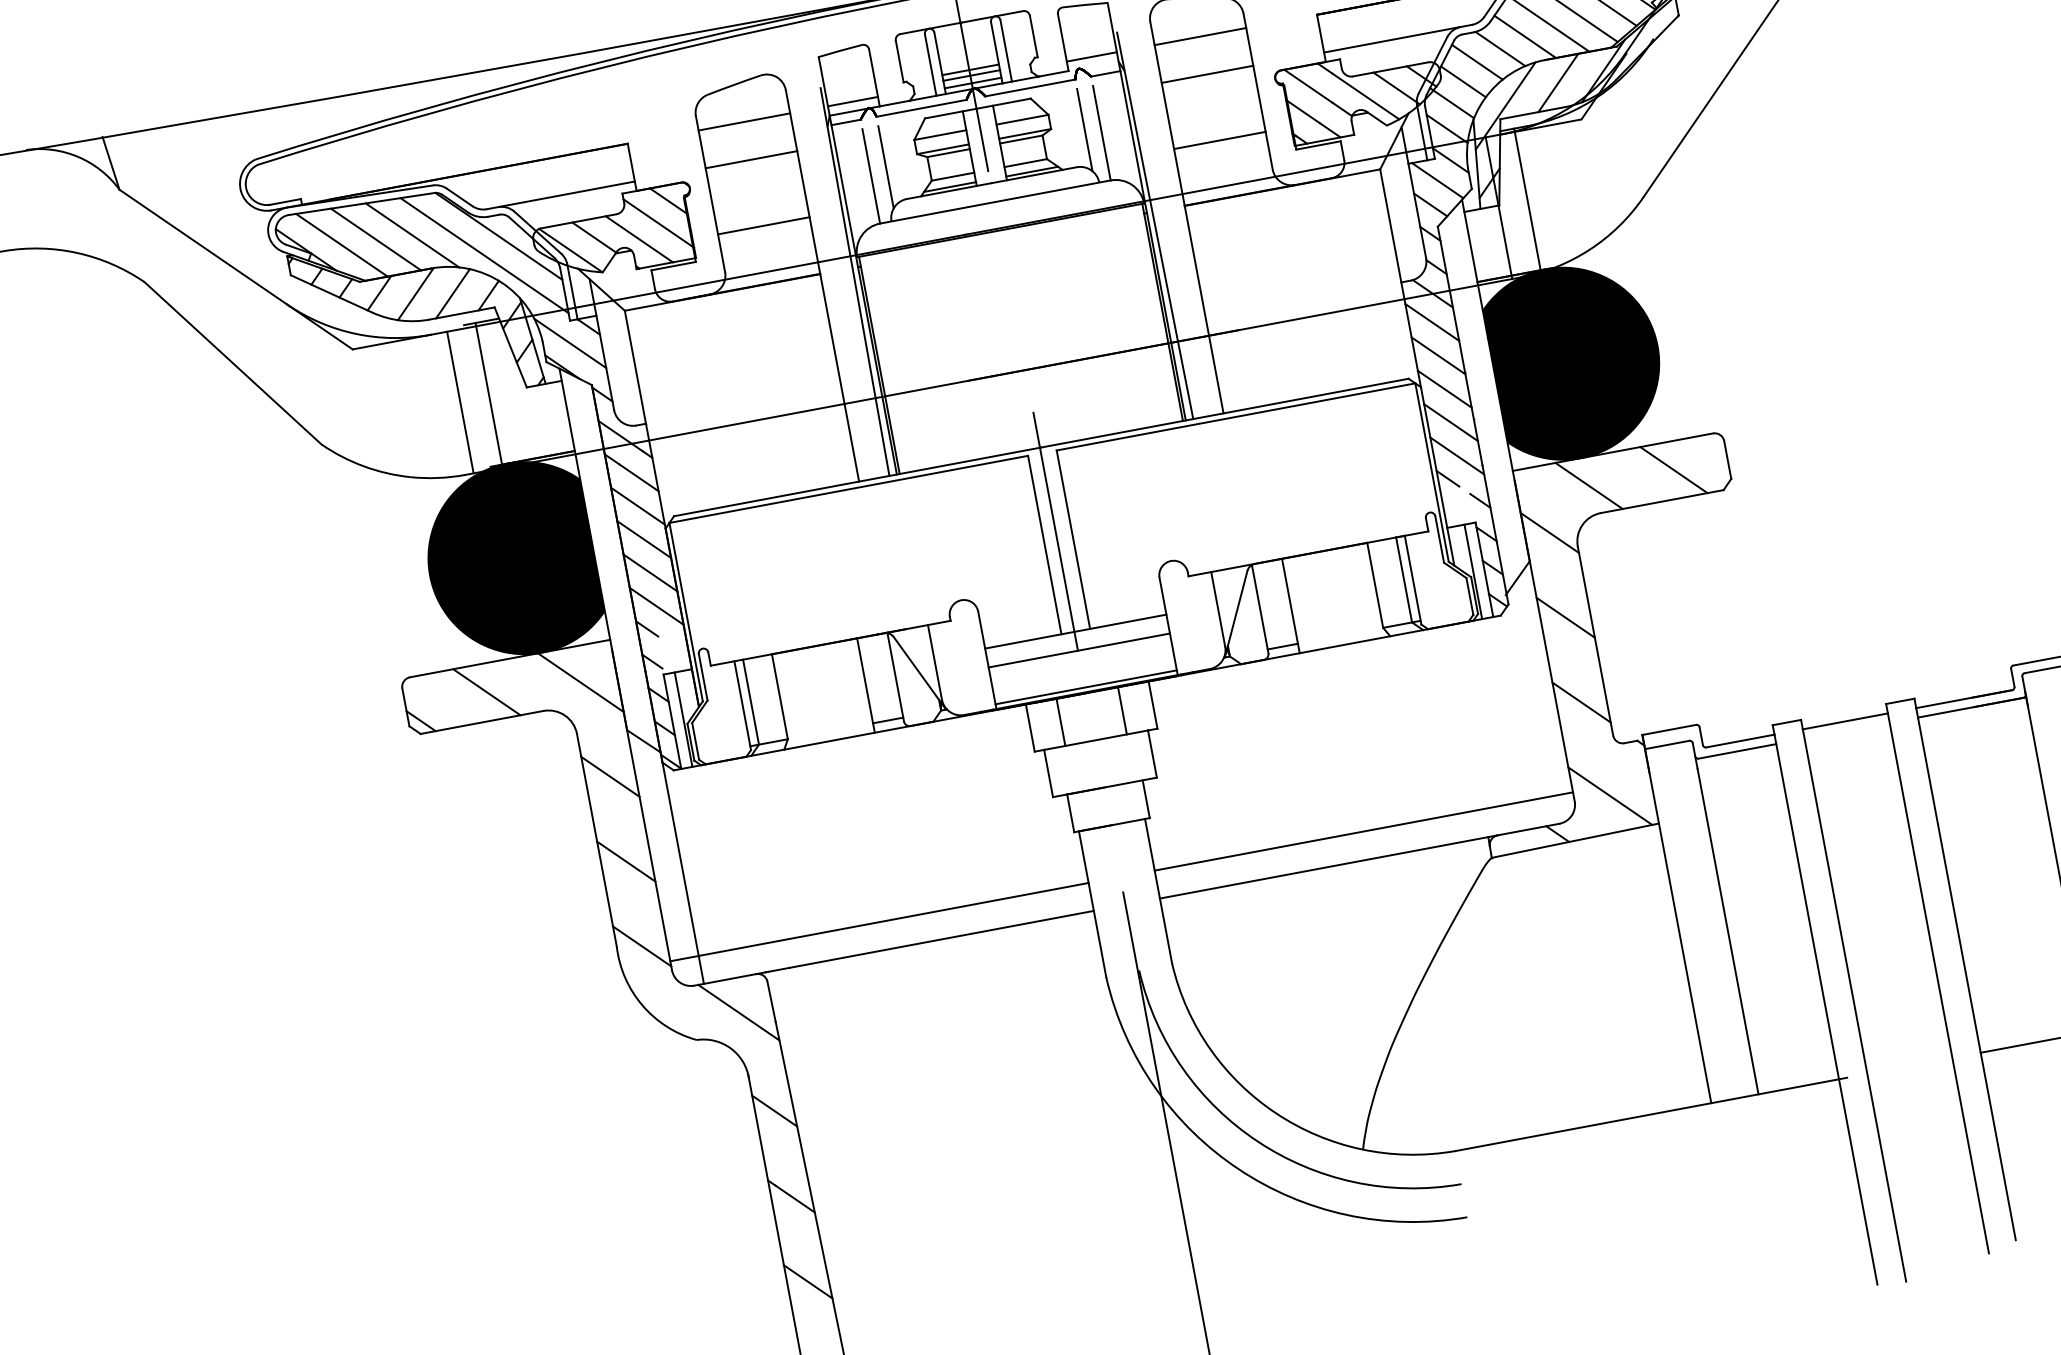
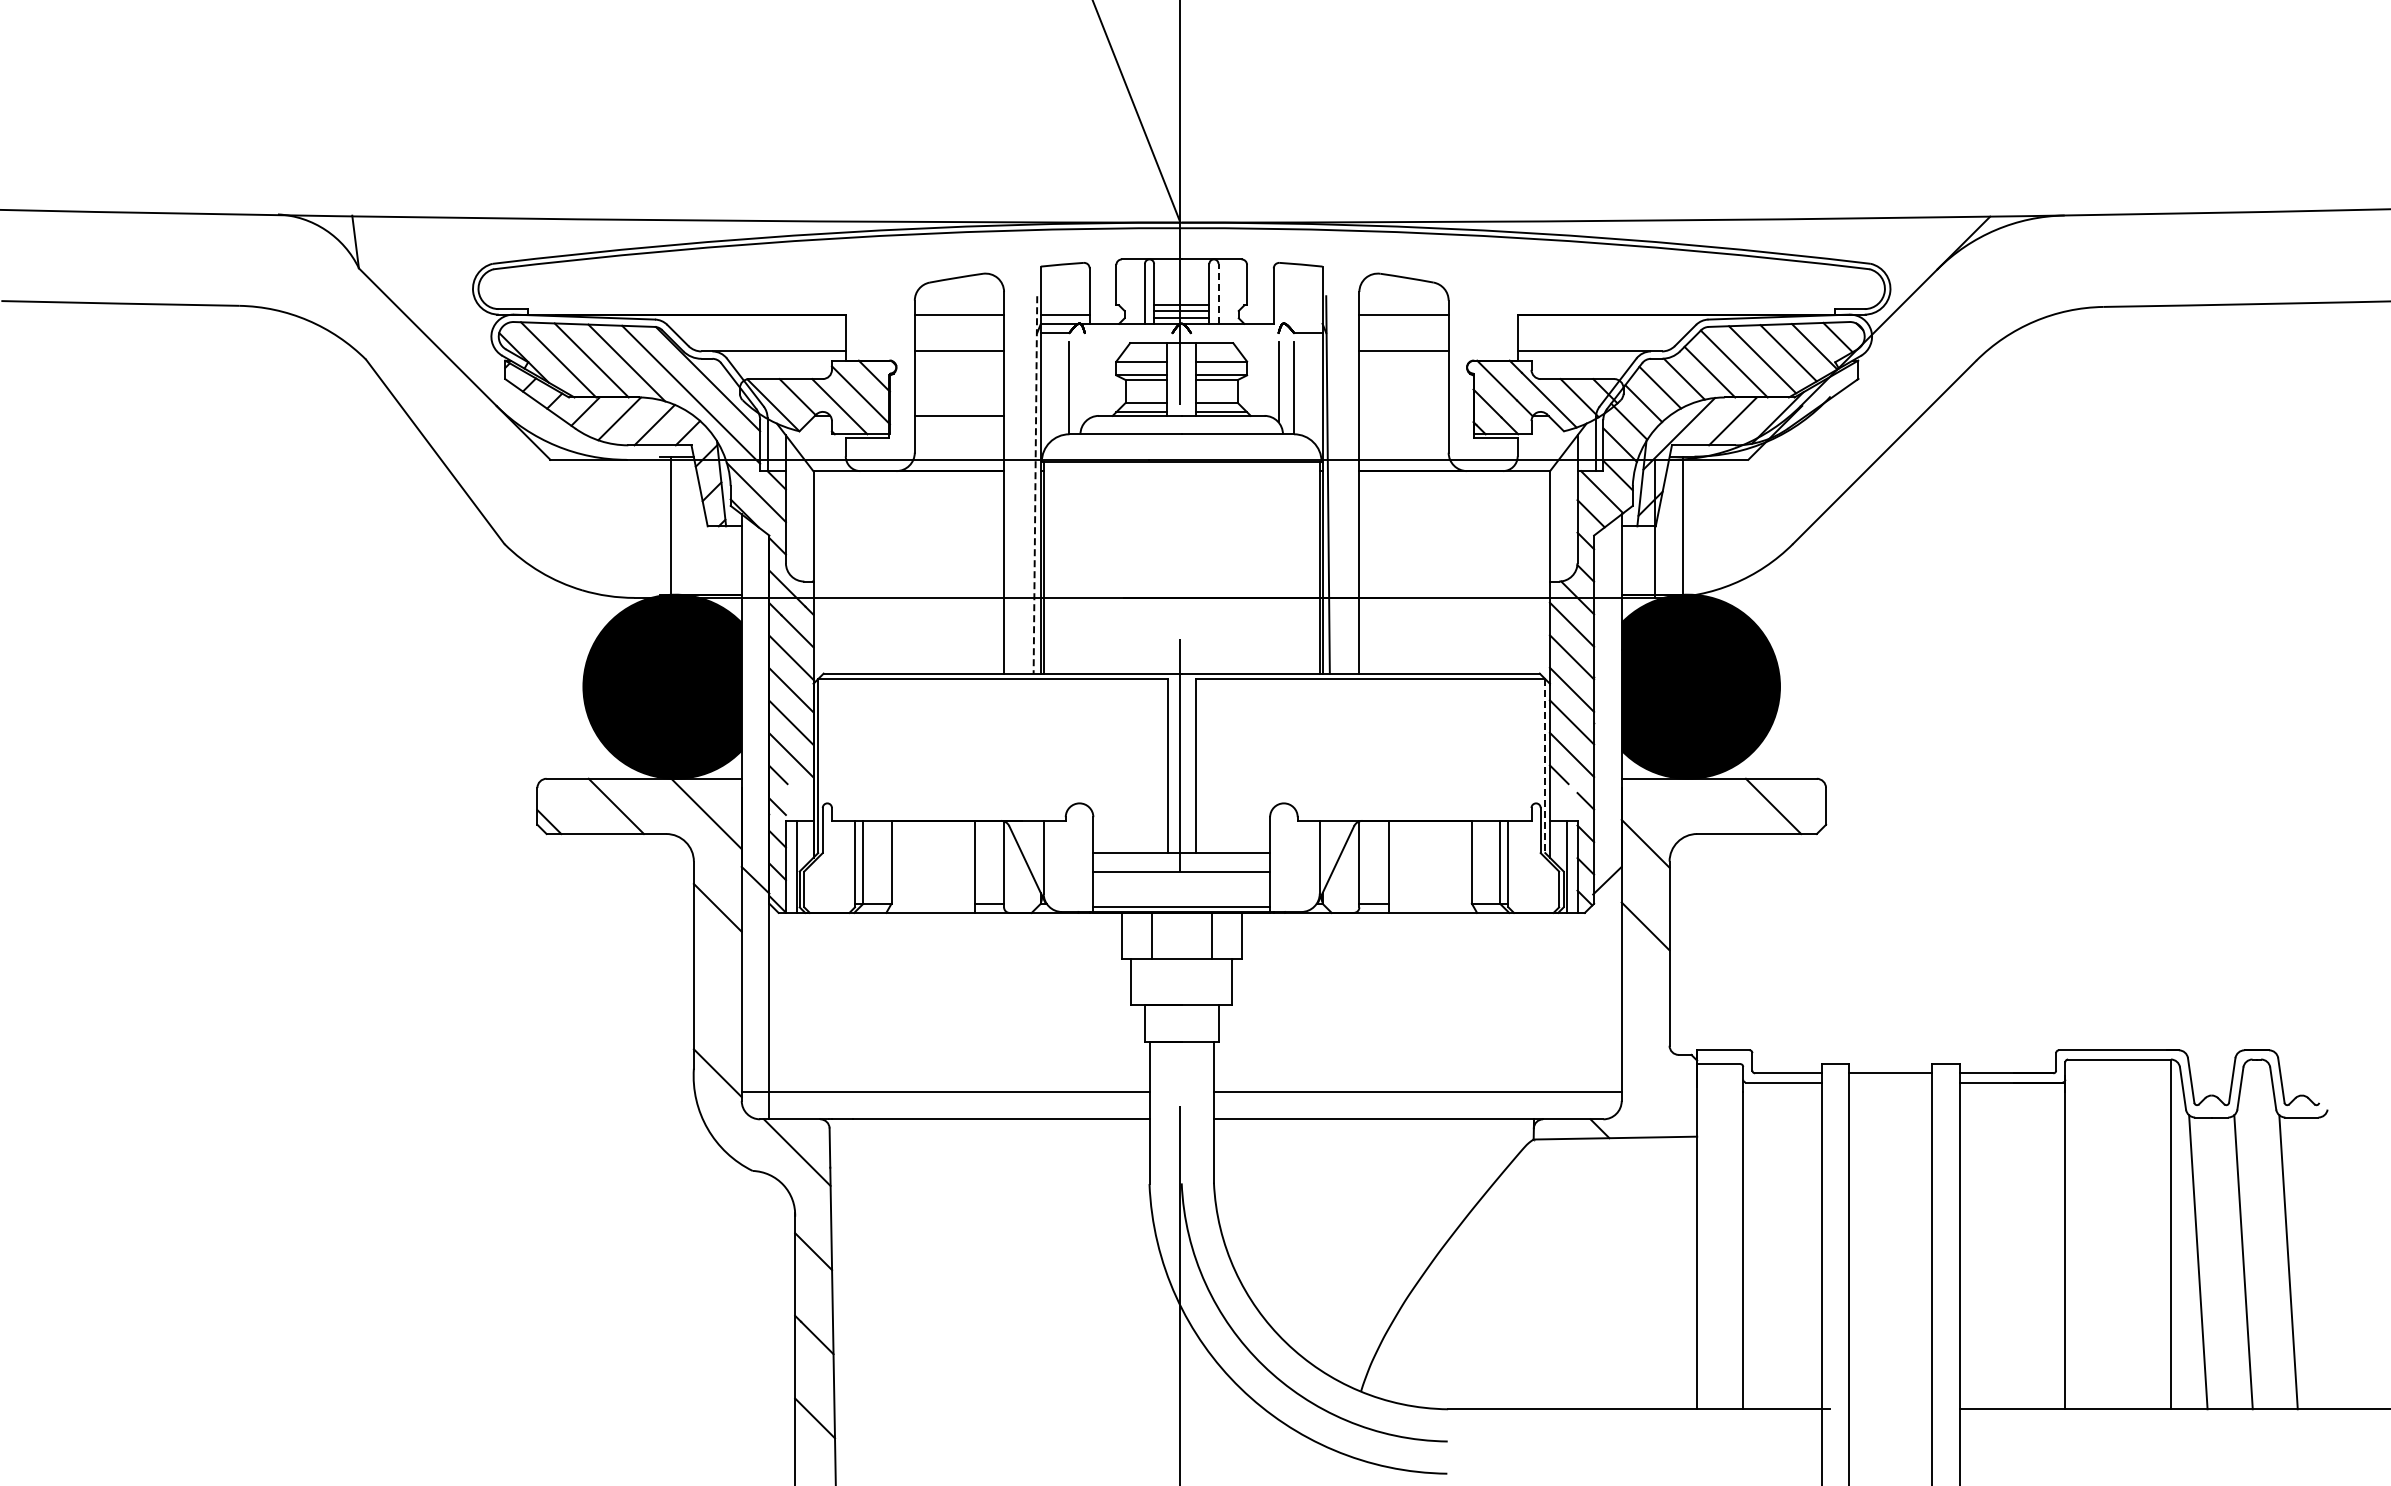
line: (1006, 50) -> (1218, 293), solid -> dashed
line: (1091, 56) -> (1297, 314), removed
line: (1030, 88) -> (1234, 333), removed
line: (921, 108) -> (1128, 333), removed
line: (1219, 140) -> (1403, 415), removed
line: (885, 167) -> (1084, 382), removed
line: (855, 281) -> (1035, 484), solid -> dashed
line: (460, 402) -> (642, 528), removed
line: (1432, 472) -> (1545, 766), solid -> dashed
line: (1588, 486) -> (1690, 806), removed
line: (1581, 703) -> (1645, 1009), removed
line: (1609, 795) -> (1655, 1101), removed
line: (625, 861) -> (717, 990), removed

